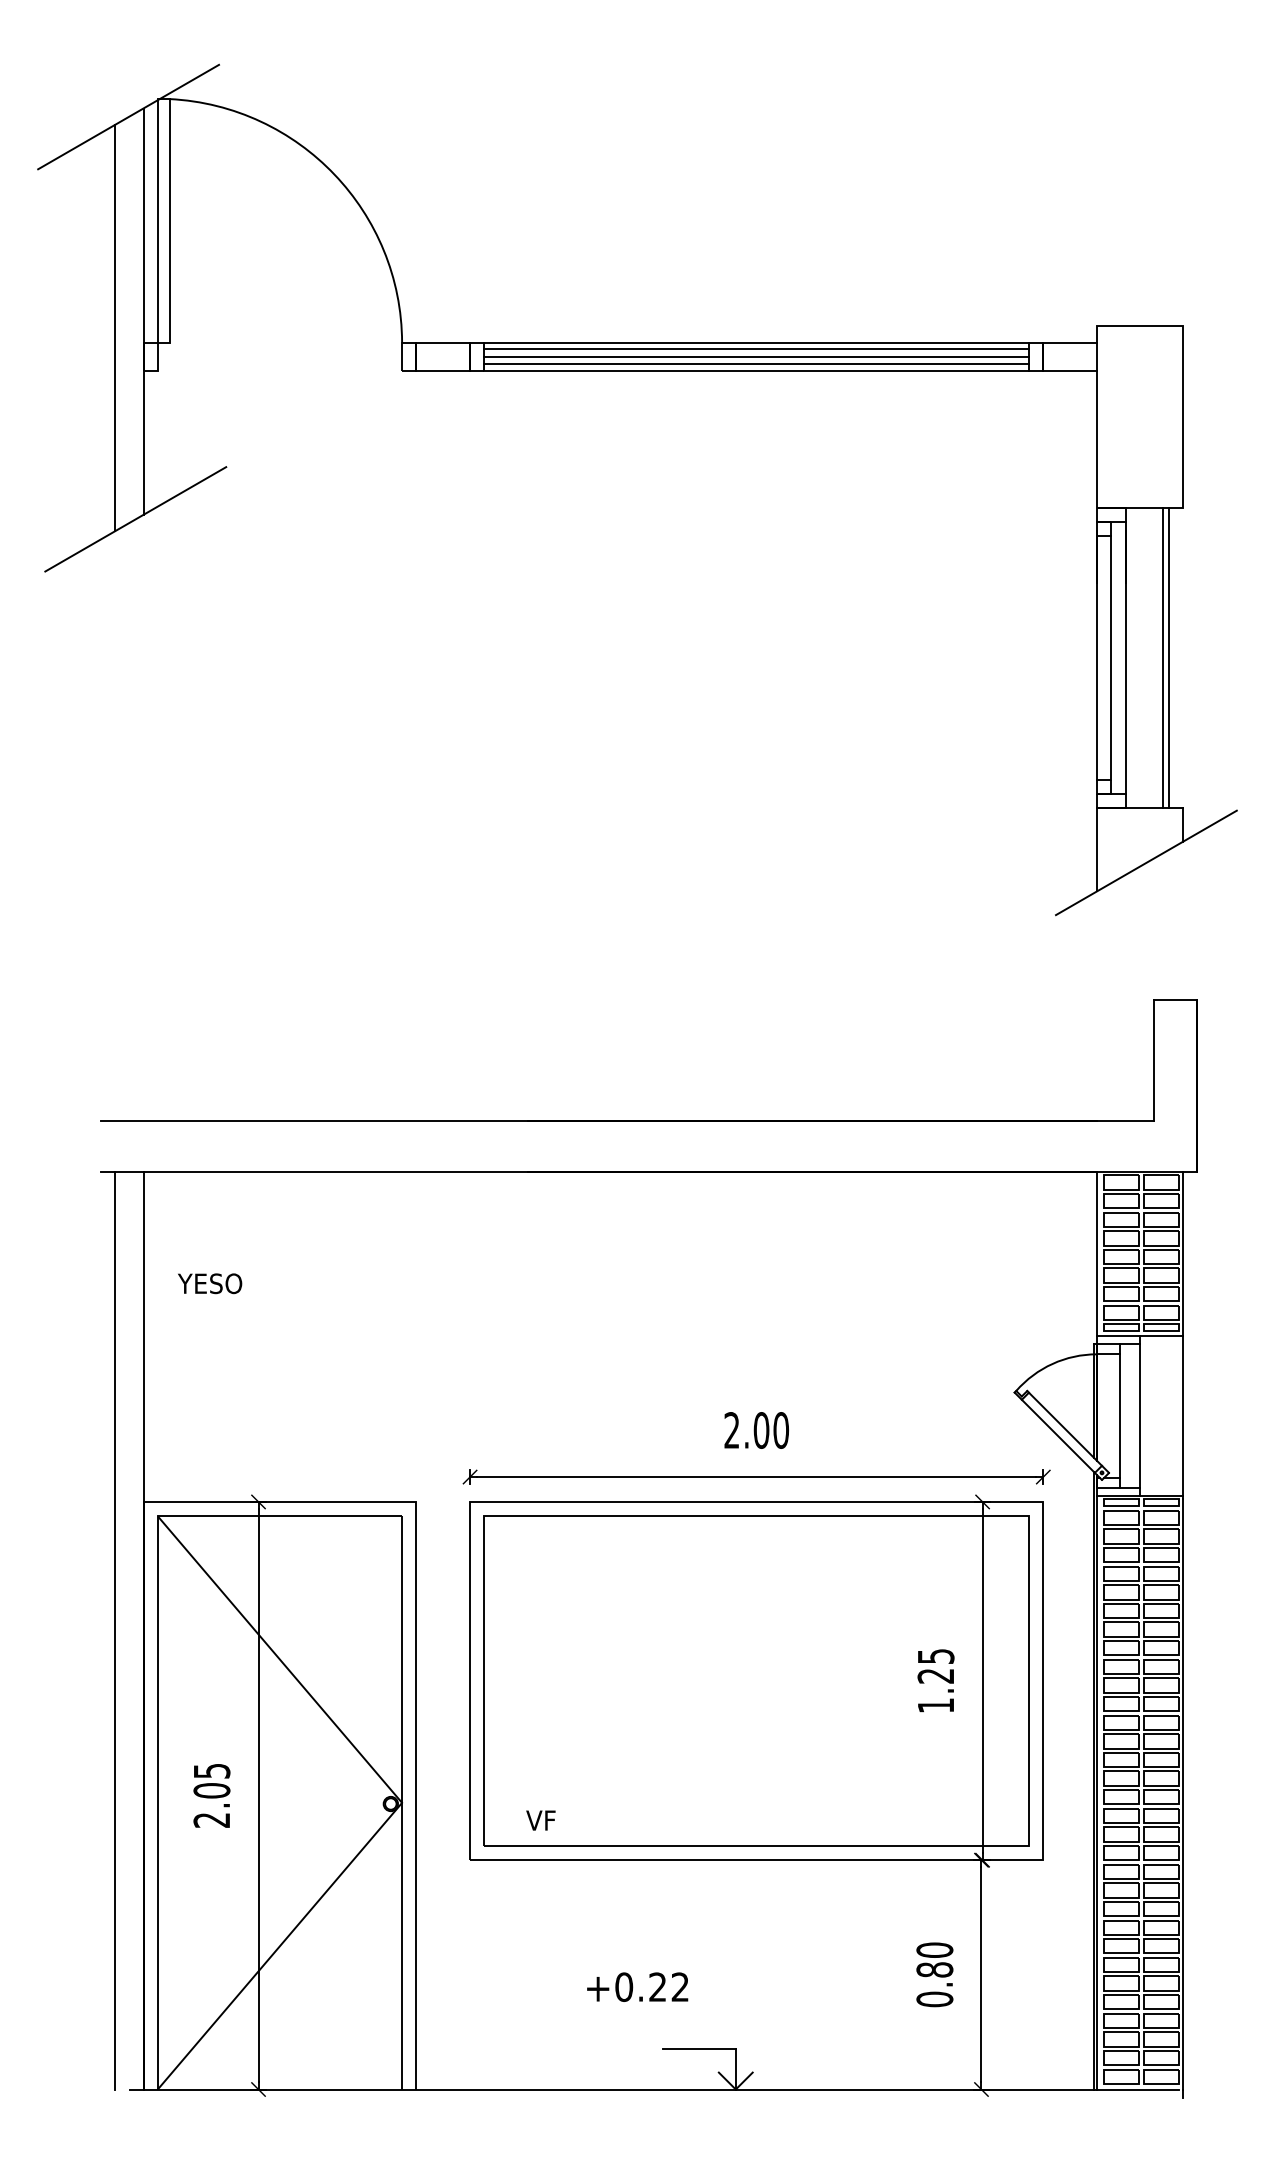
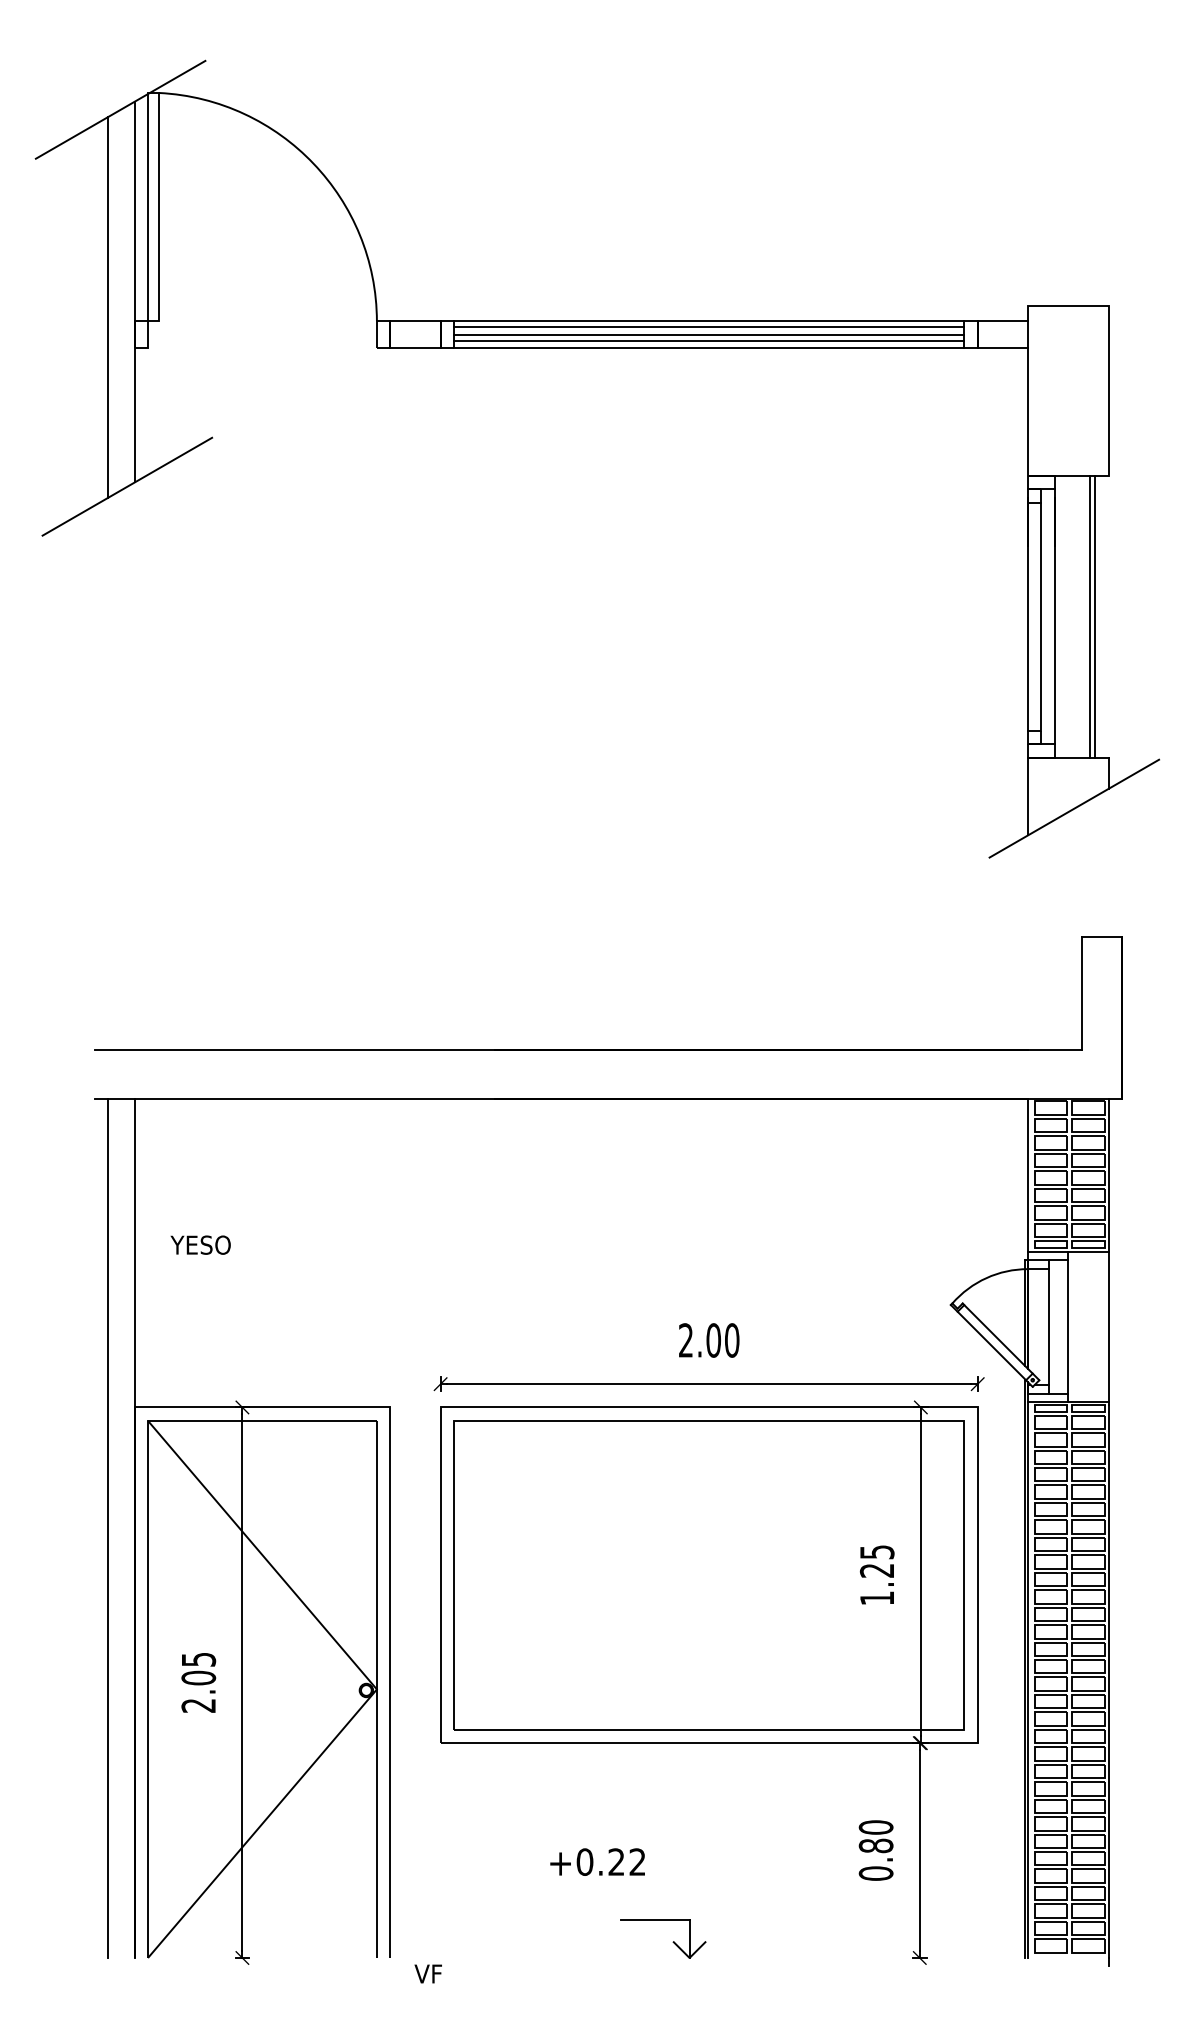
text: (210, 1283) -> (201, 1244), moved
text: (540, 1820) -> (427, 1973), moved
line: (654, 2089) -> (613, 1957), removed

